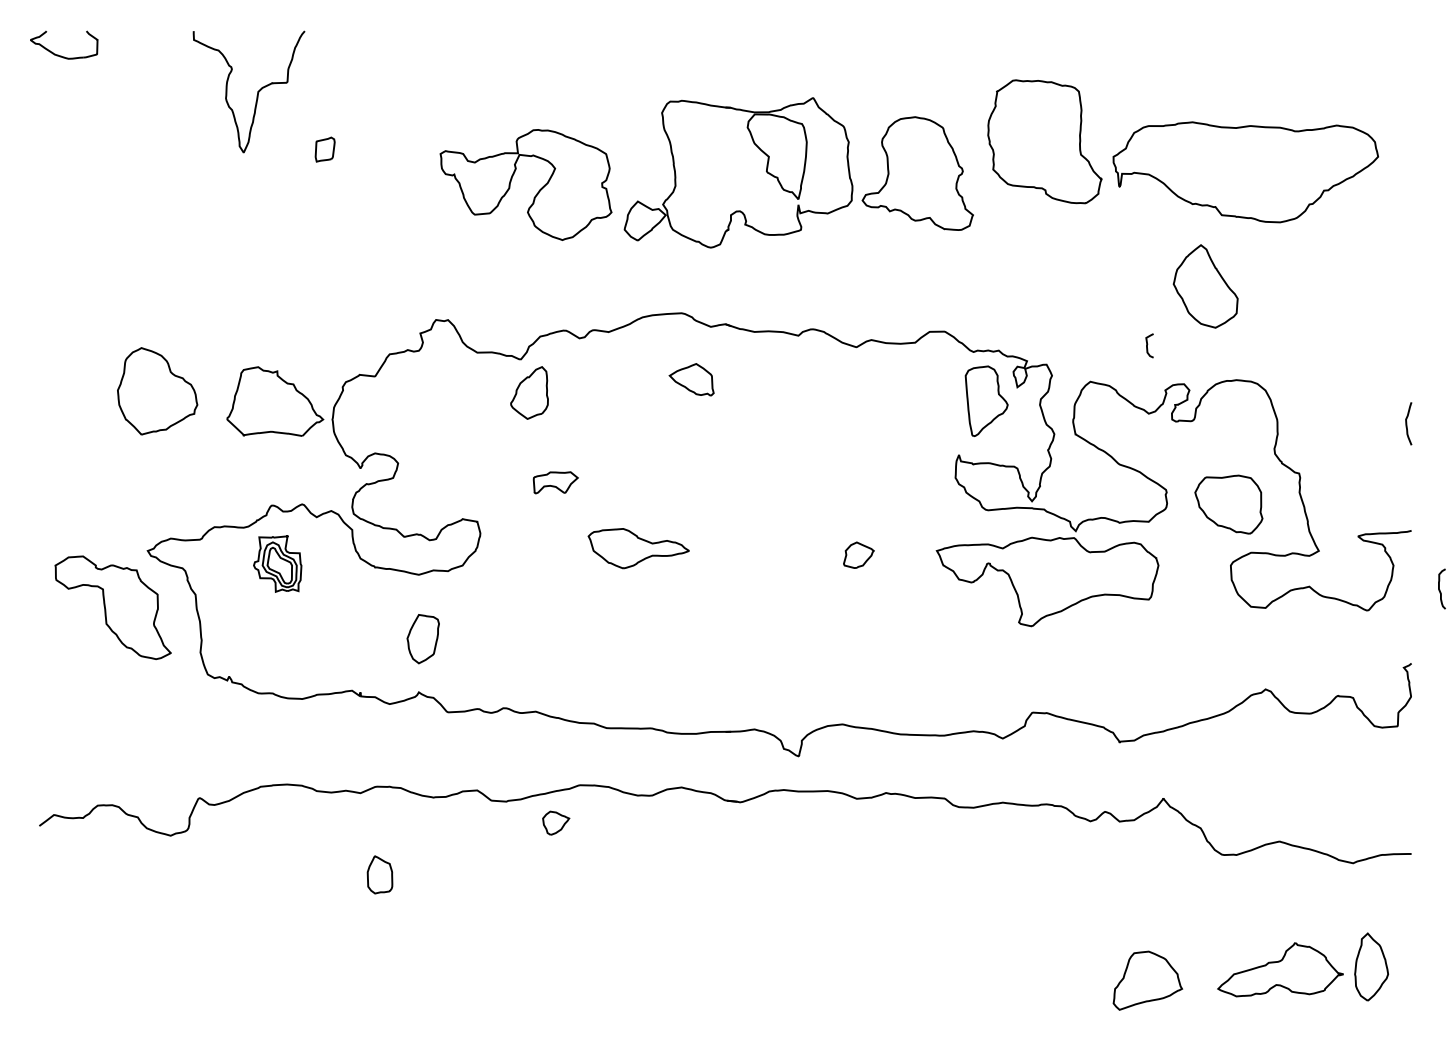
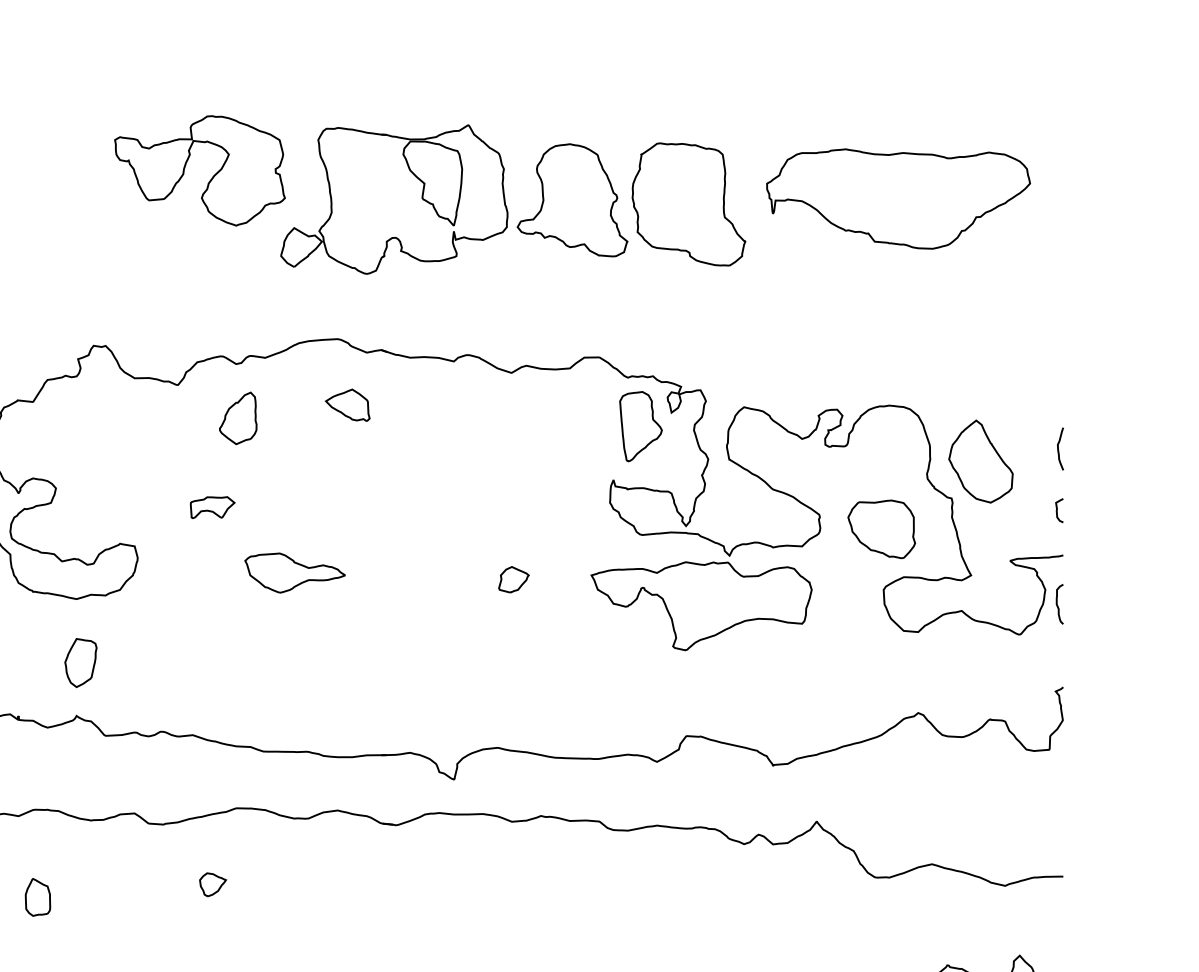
part: (1044, 141) -> (688, 204), moved
part: (512, 179) -> (186, 165), moved
part: (1205, 286) -> (980, 461), moved
curve: (1148, 344) -> (1058, 509), moved
part: (529, 392) -> (238, 417), moved
curve: (1440, 589) -> (1058, 604), moved
part: (556, 822) -> (213, 884), moved

